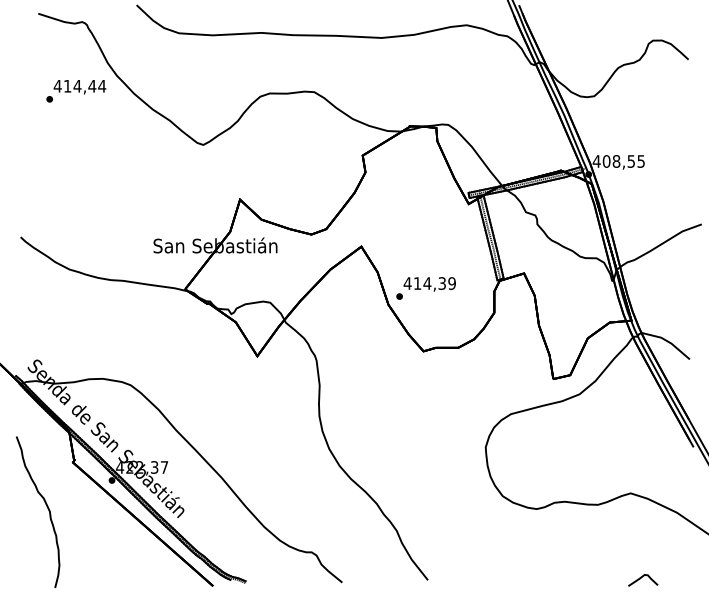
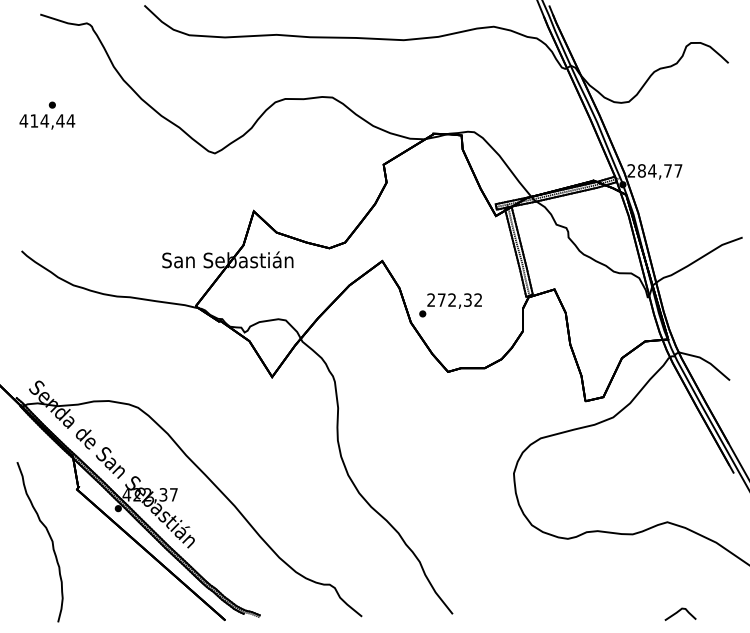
text: (79, 87) -> (46, 122), moved
text: (618, 161) -> (654, 170), 408,55 -> 284,77
text: (429, 283) -> (454, 300), 414,39 -> 272,32

